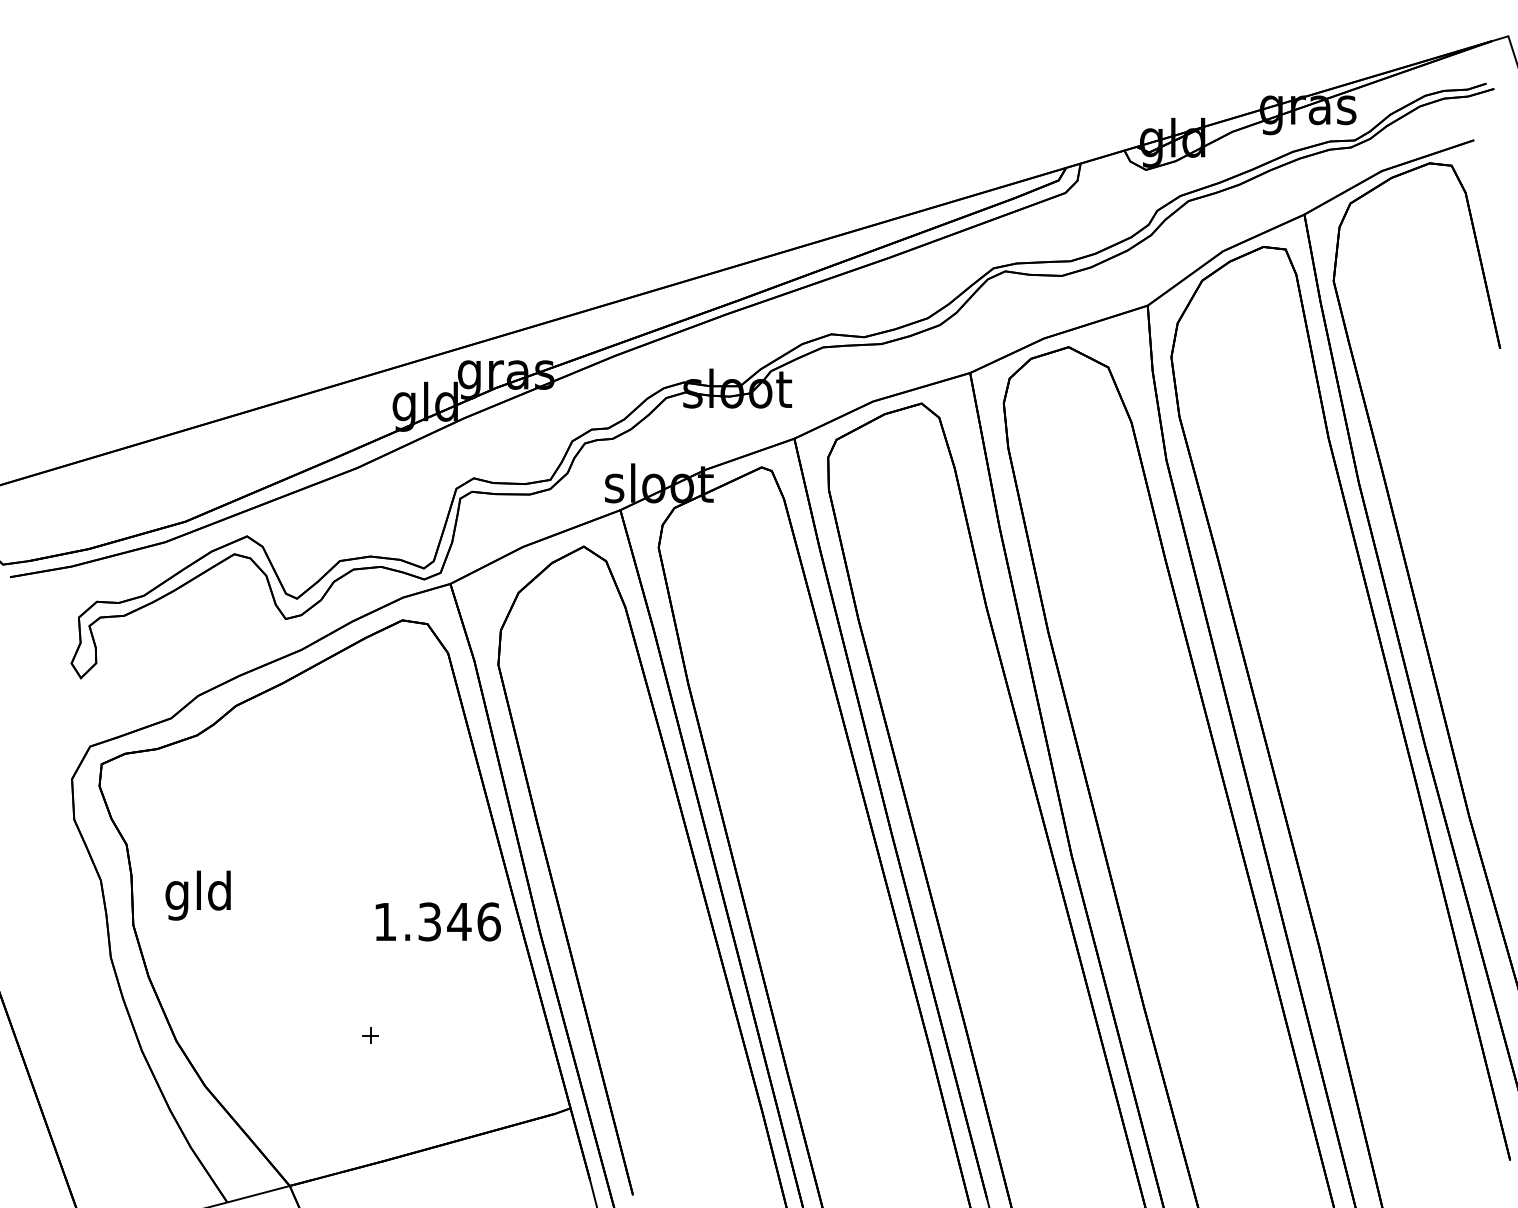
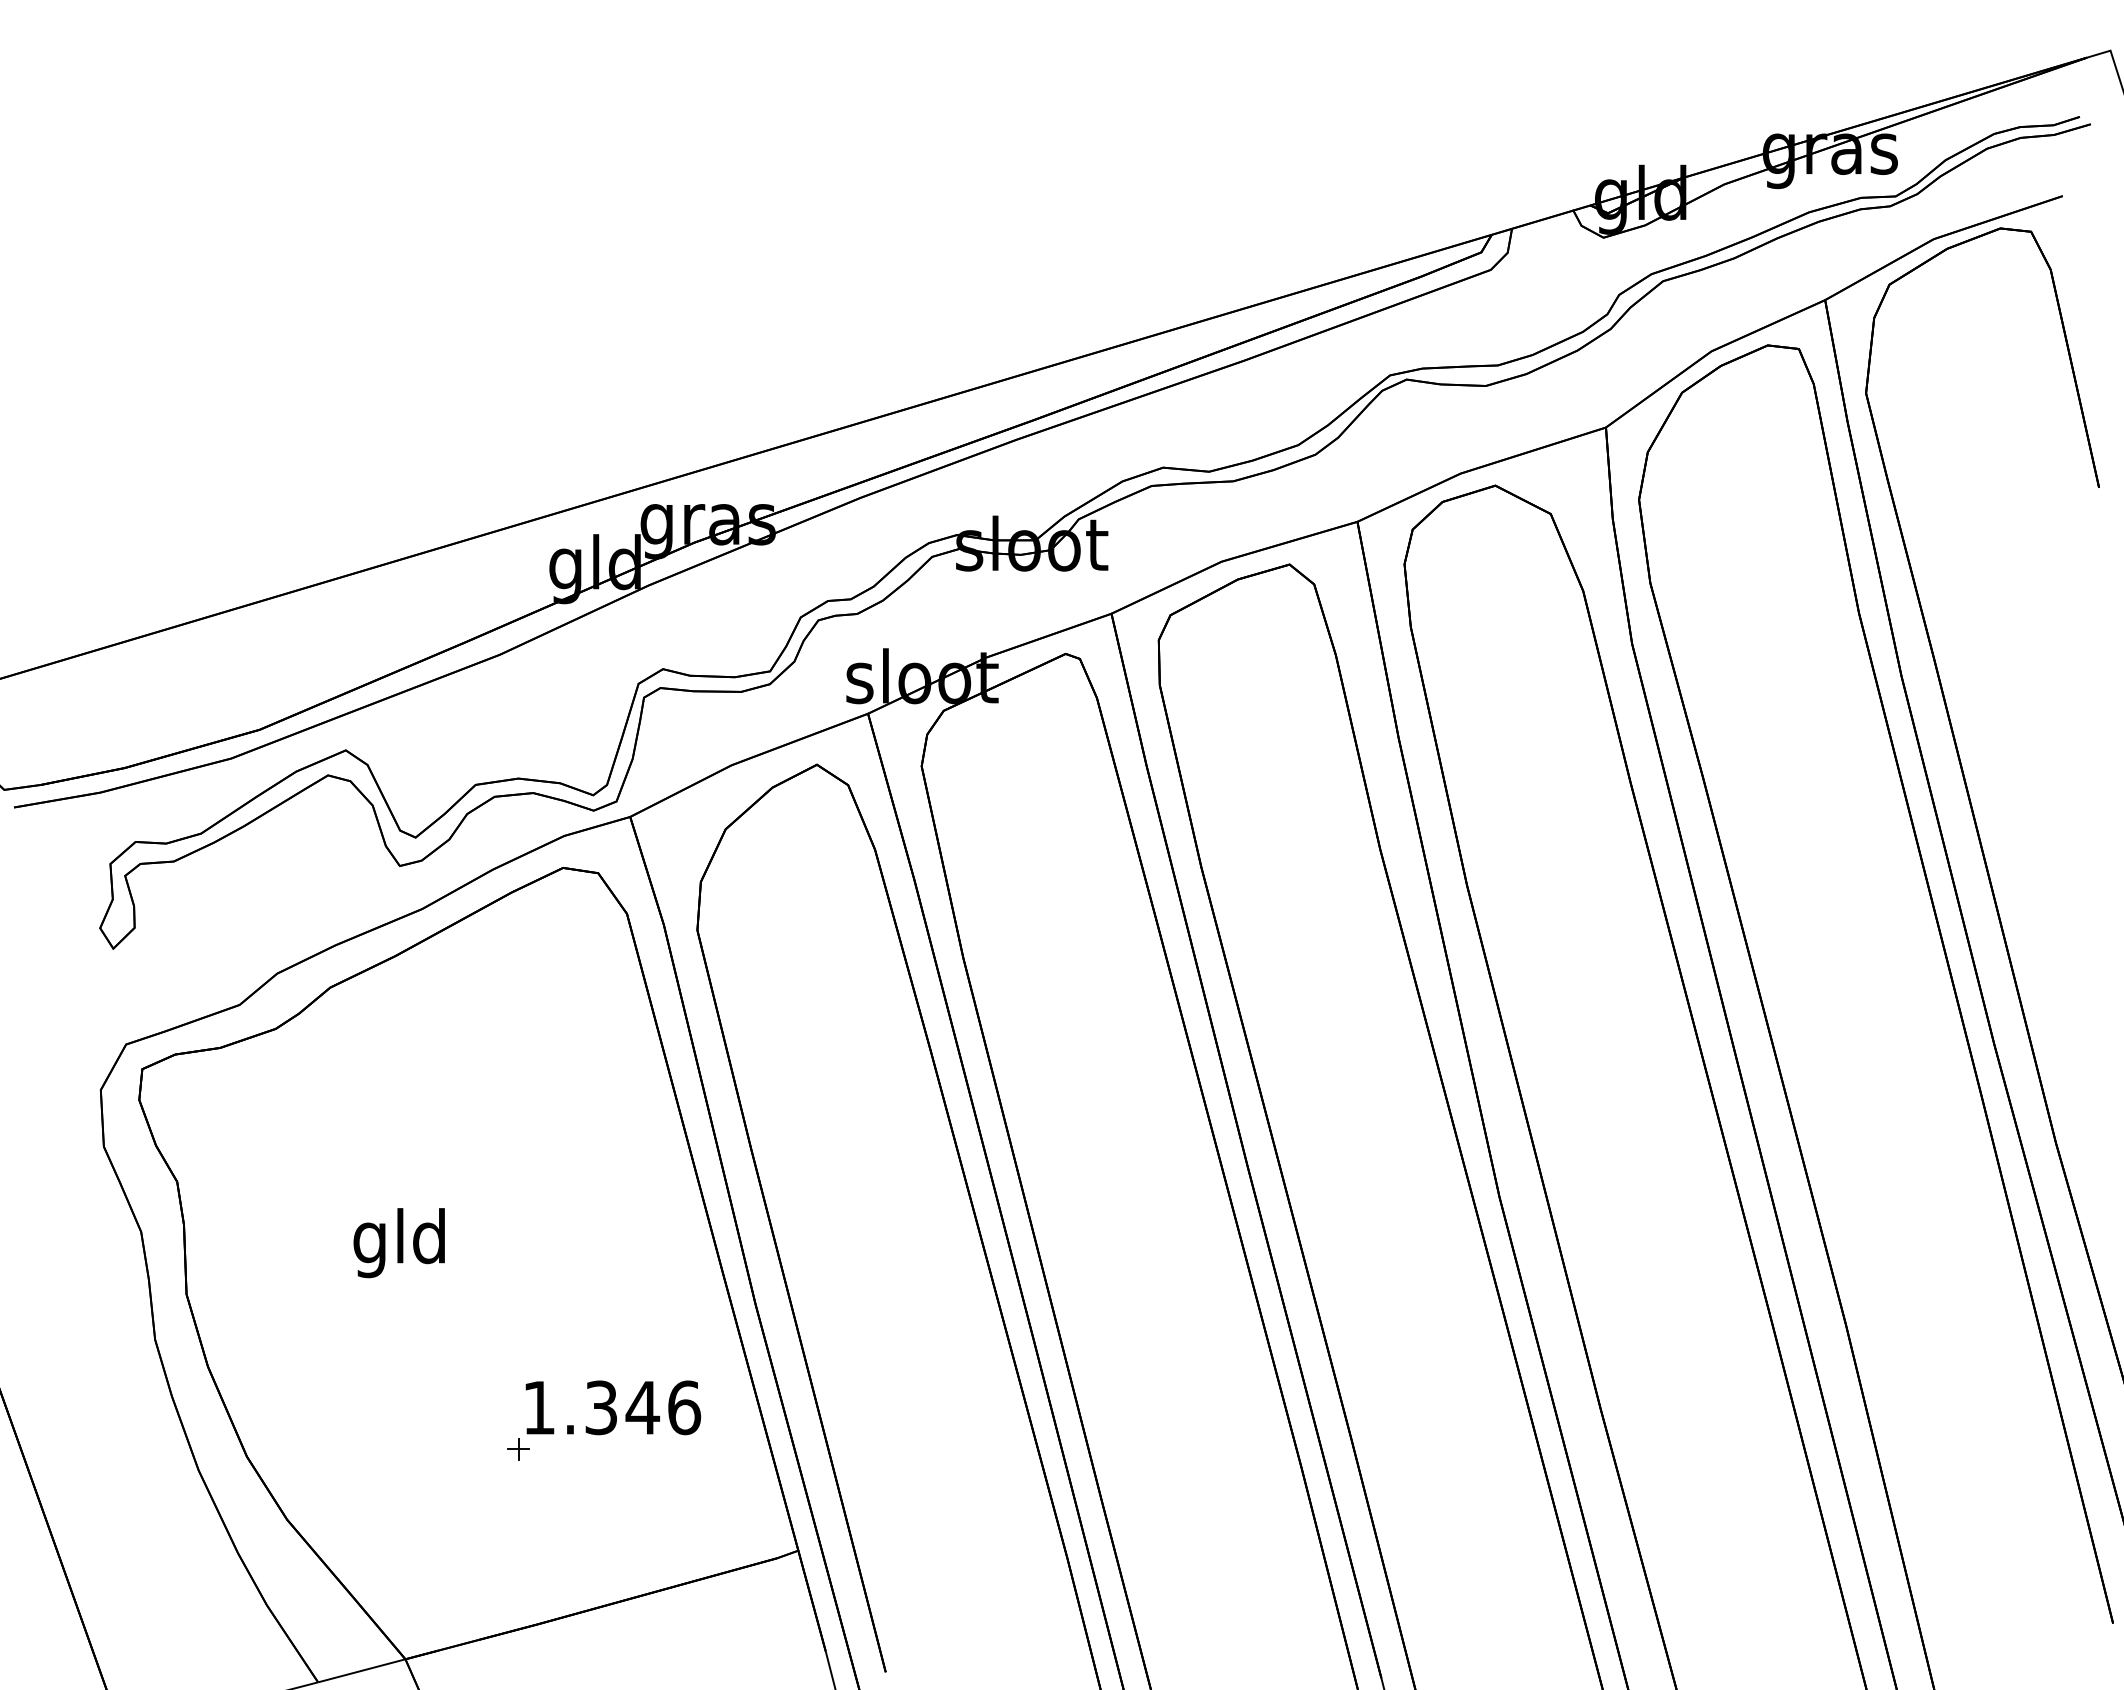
text: (197, 895) -> (398, 1243), moved
text: (438, 921) -> (613, 1407), moved

